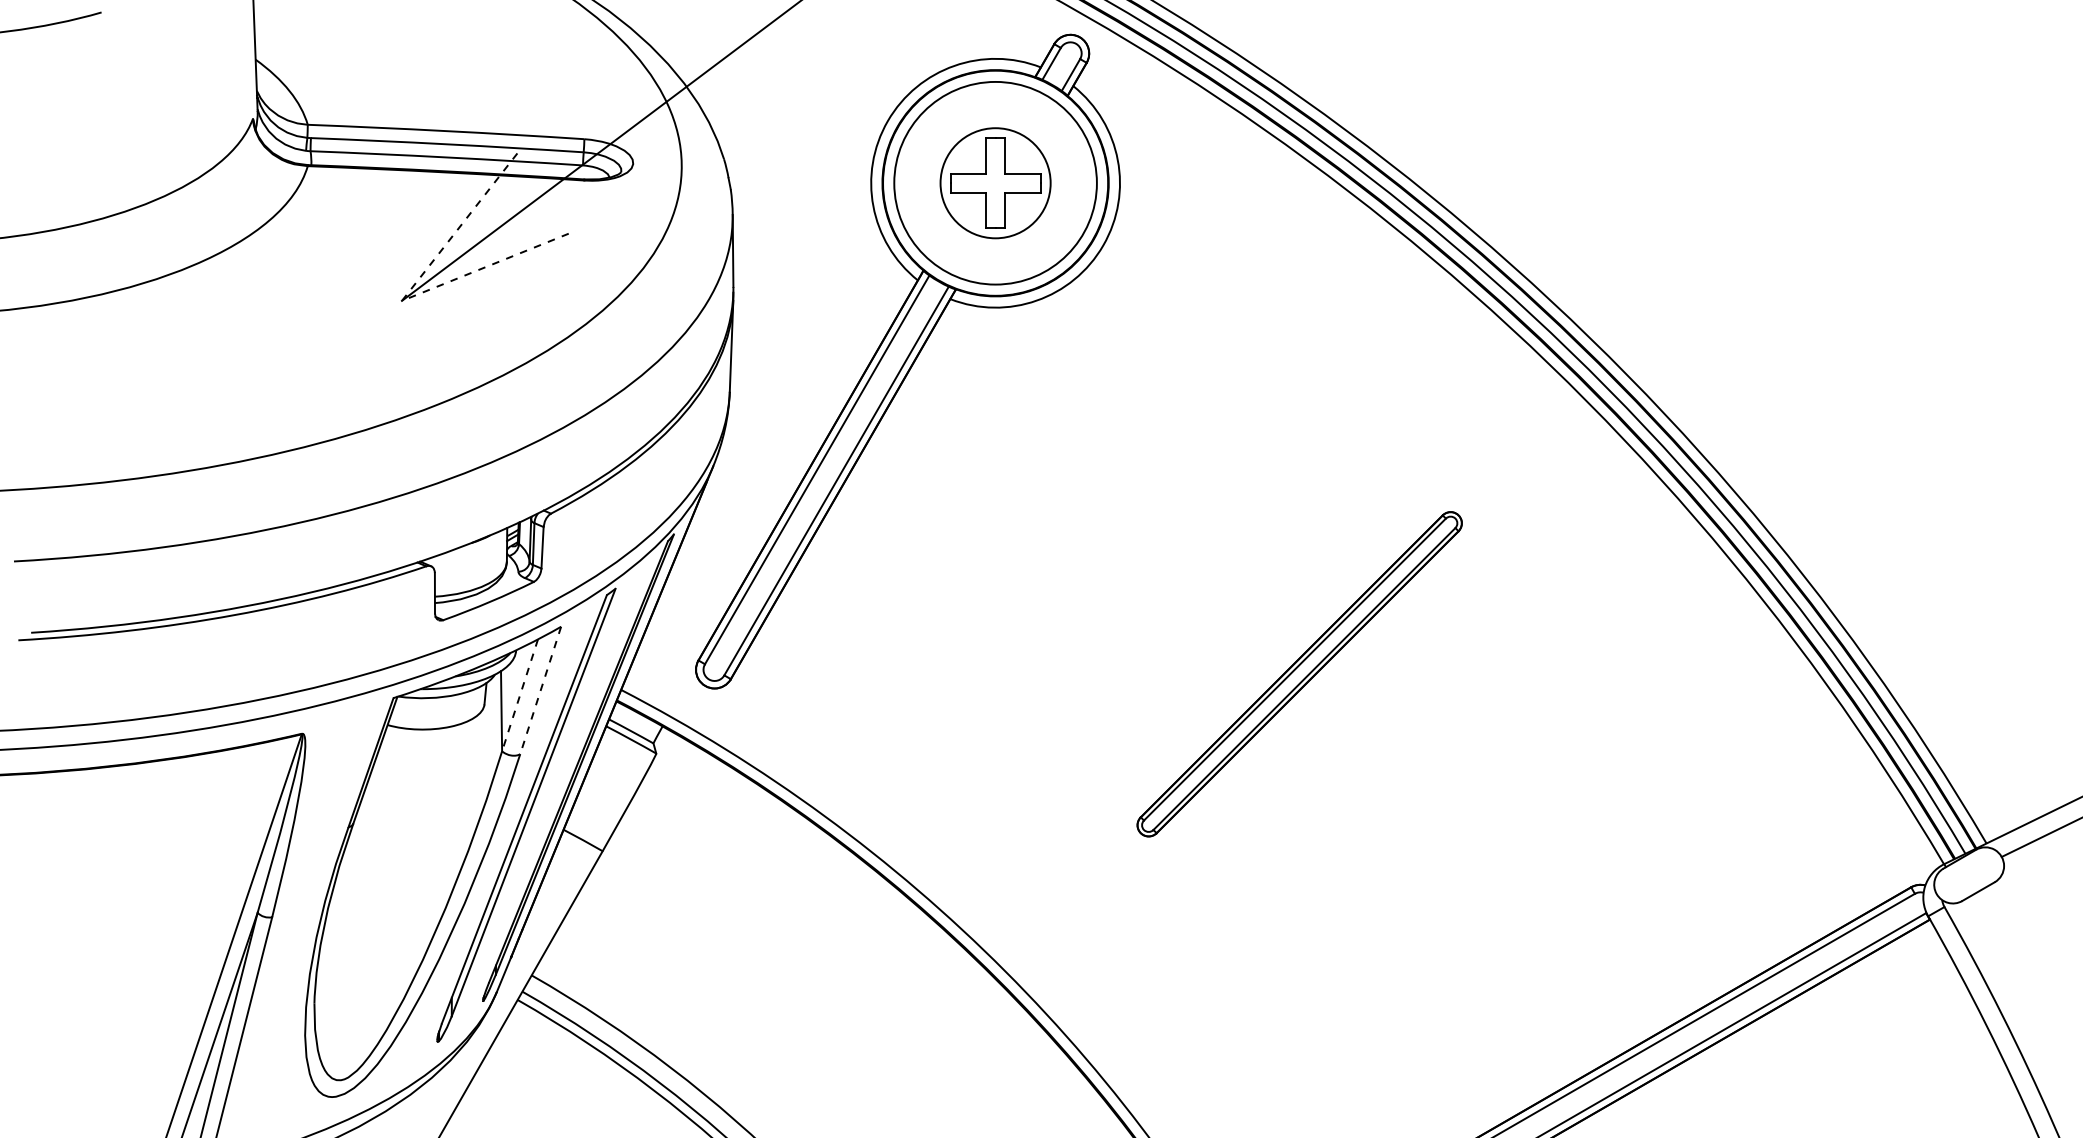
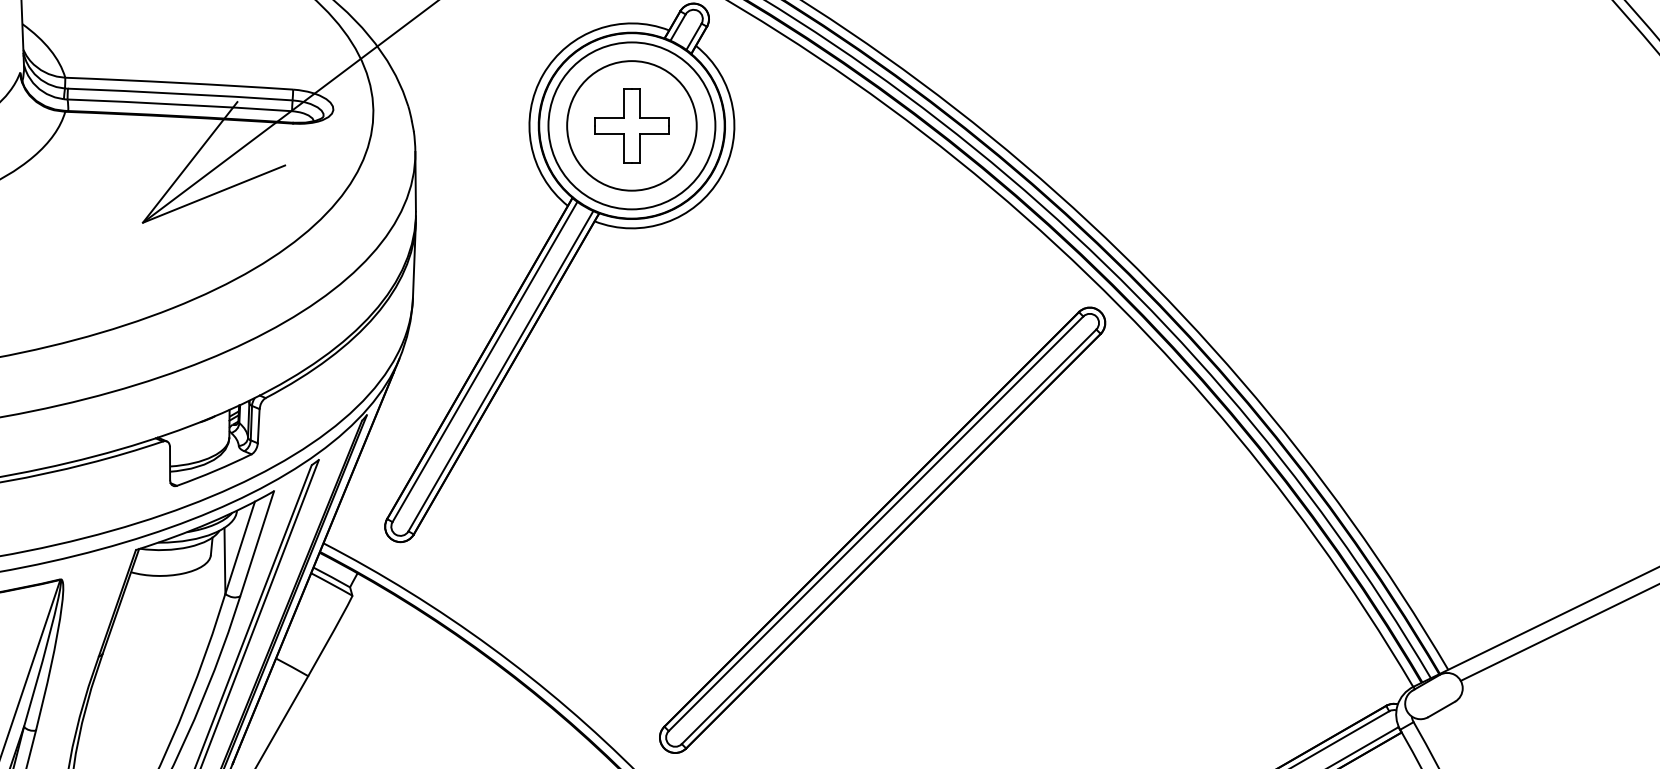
circle: (995, 182) -> (631, 125), size x1.43
line: (401, 300) -> (142, 222), dashed -> solid
part: (1299, 674) -> (882, 530), size x1.67
line: (540, 690) -> (257, 543), dashed -> solid
line: (520, 695) -> (240, 547), dashed -> solid

